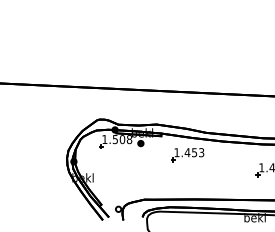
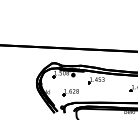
part: (135, 178) -> (70, 92), added

